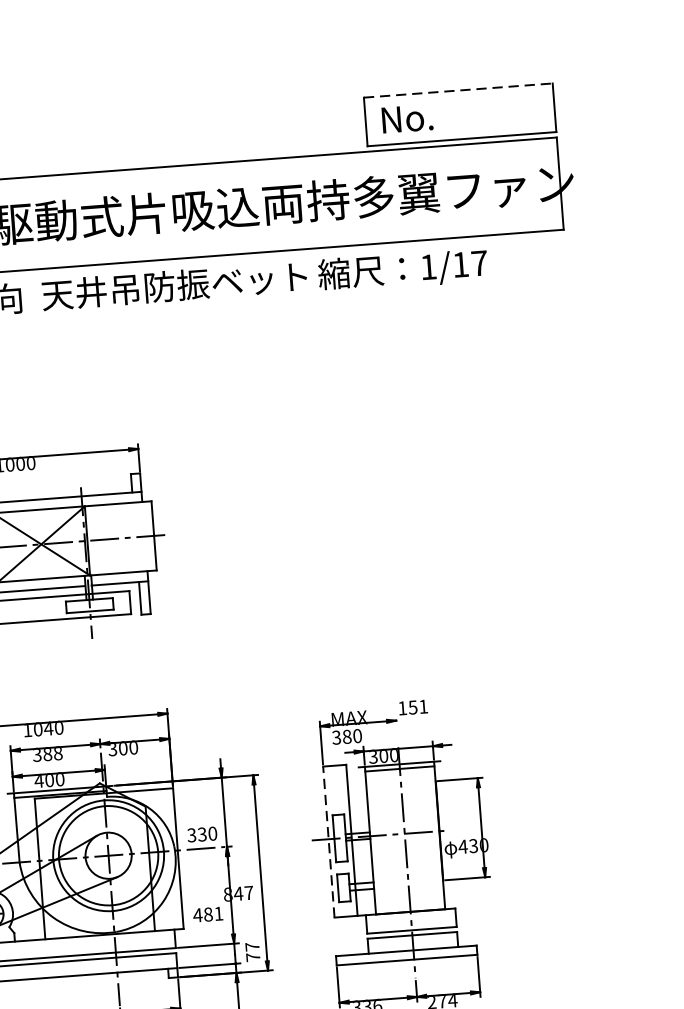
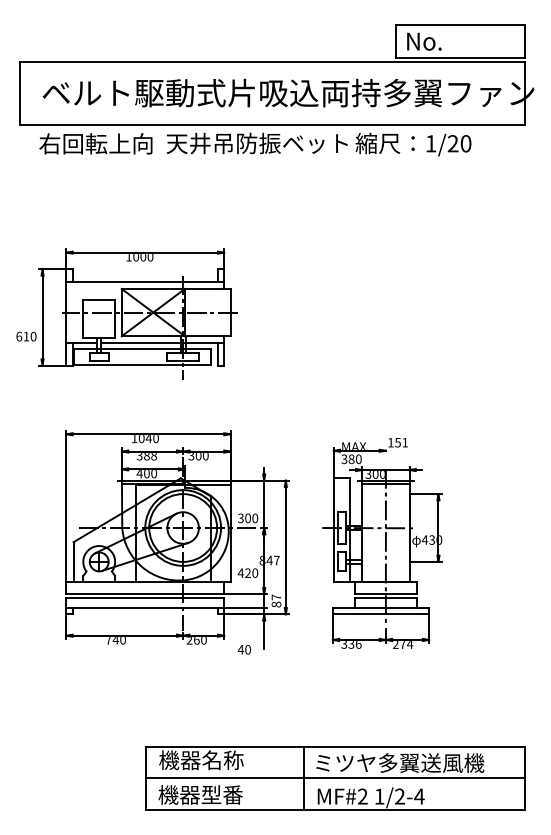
line: (458, 91) -> (460, 25), dashed -> solid
text: (470, 263) -> (459, 143), 1/17 -> 1/20
text: (201, 833) -> (247, 517), 330 -> 300
line: (328, 841) -> (333, 529), dashed -> solid
text: (213, 913) -> (251, 572), 481 -> 420
text: (253, 957) -> (276, 604), 77 -> 87

